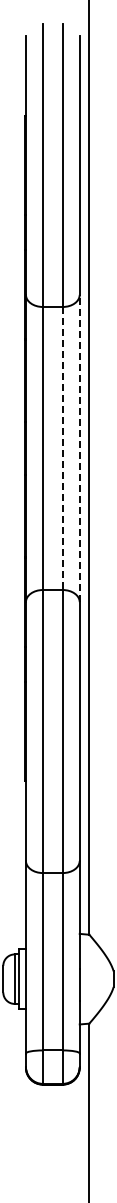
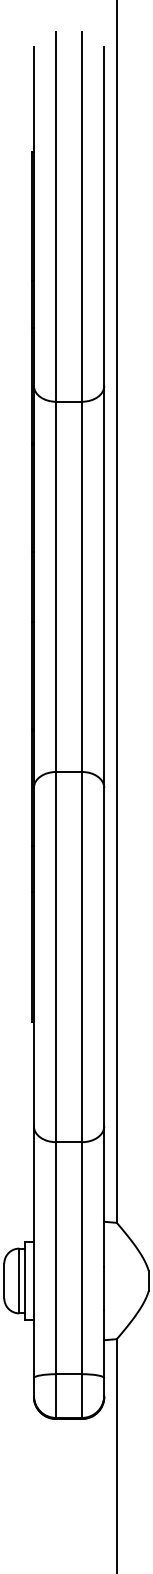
line: (62, 448) -> (81, 586), dashed -> solid
line: (79, 448) -> (103, 586), dashed -> solid

